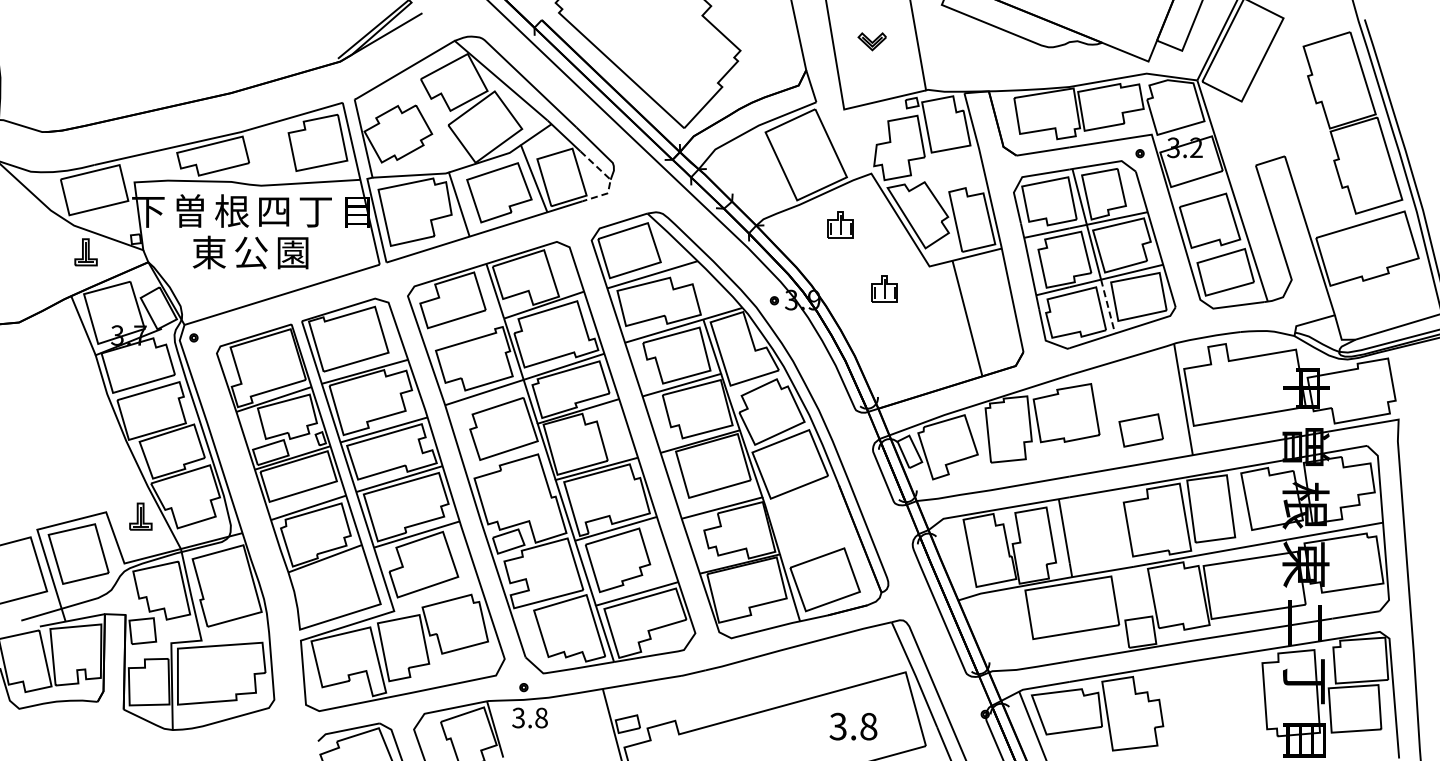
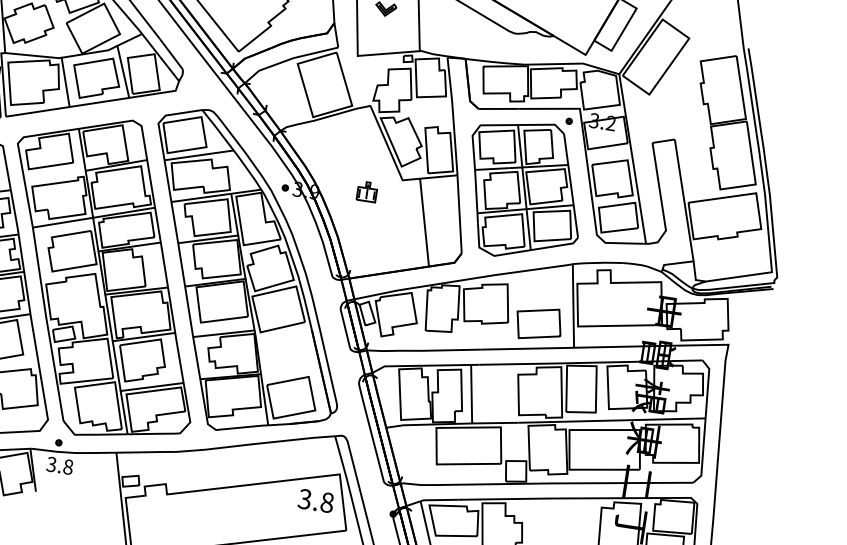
line: (610, 179) -> (179, 80), dashed -> solid
part: (840, 224) -> (342, 139), removed
line: (1108, 306) -> (529, 229), dashed -> solid
part: (1141, 430) -> (539, 323), size x1.43
text: (853, 726) -> (316, 500), moved

